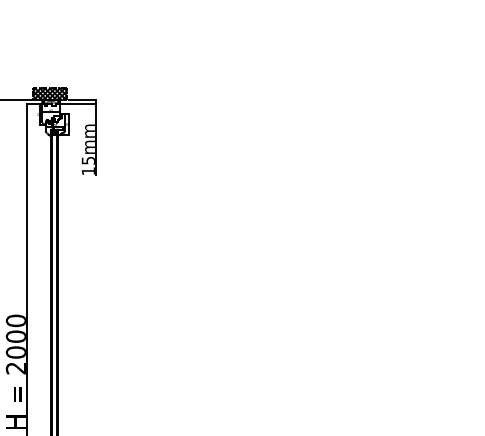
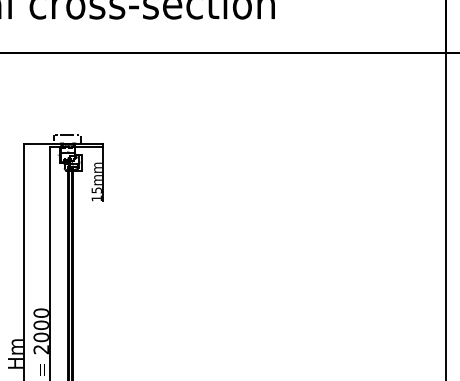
hatch: (50, 92) -> (67, 138), removed

